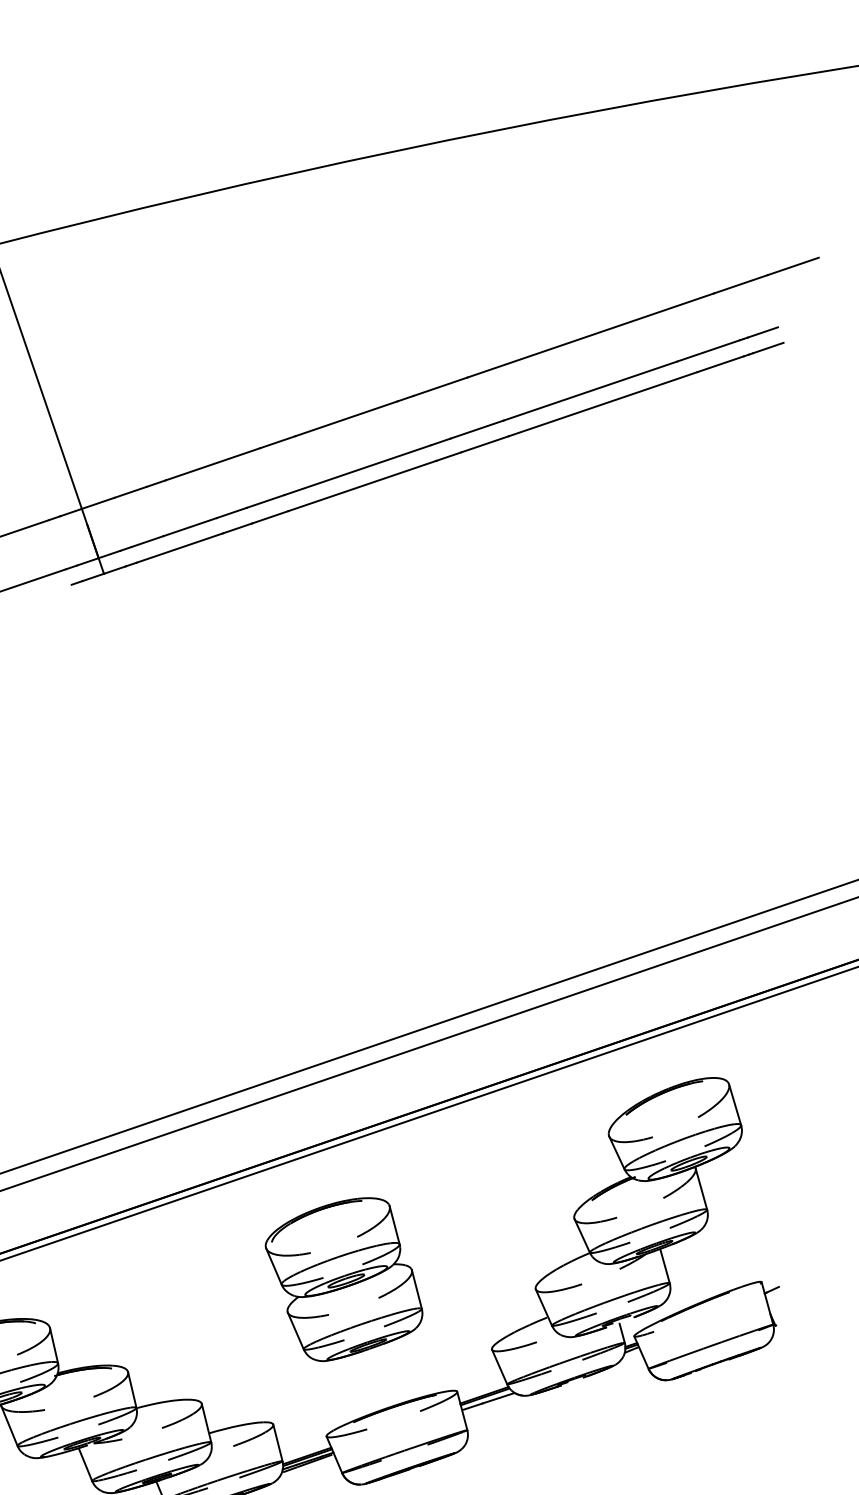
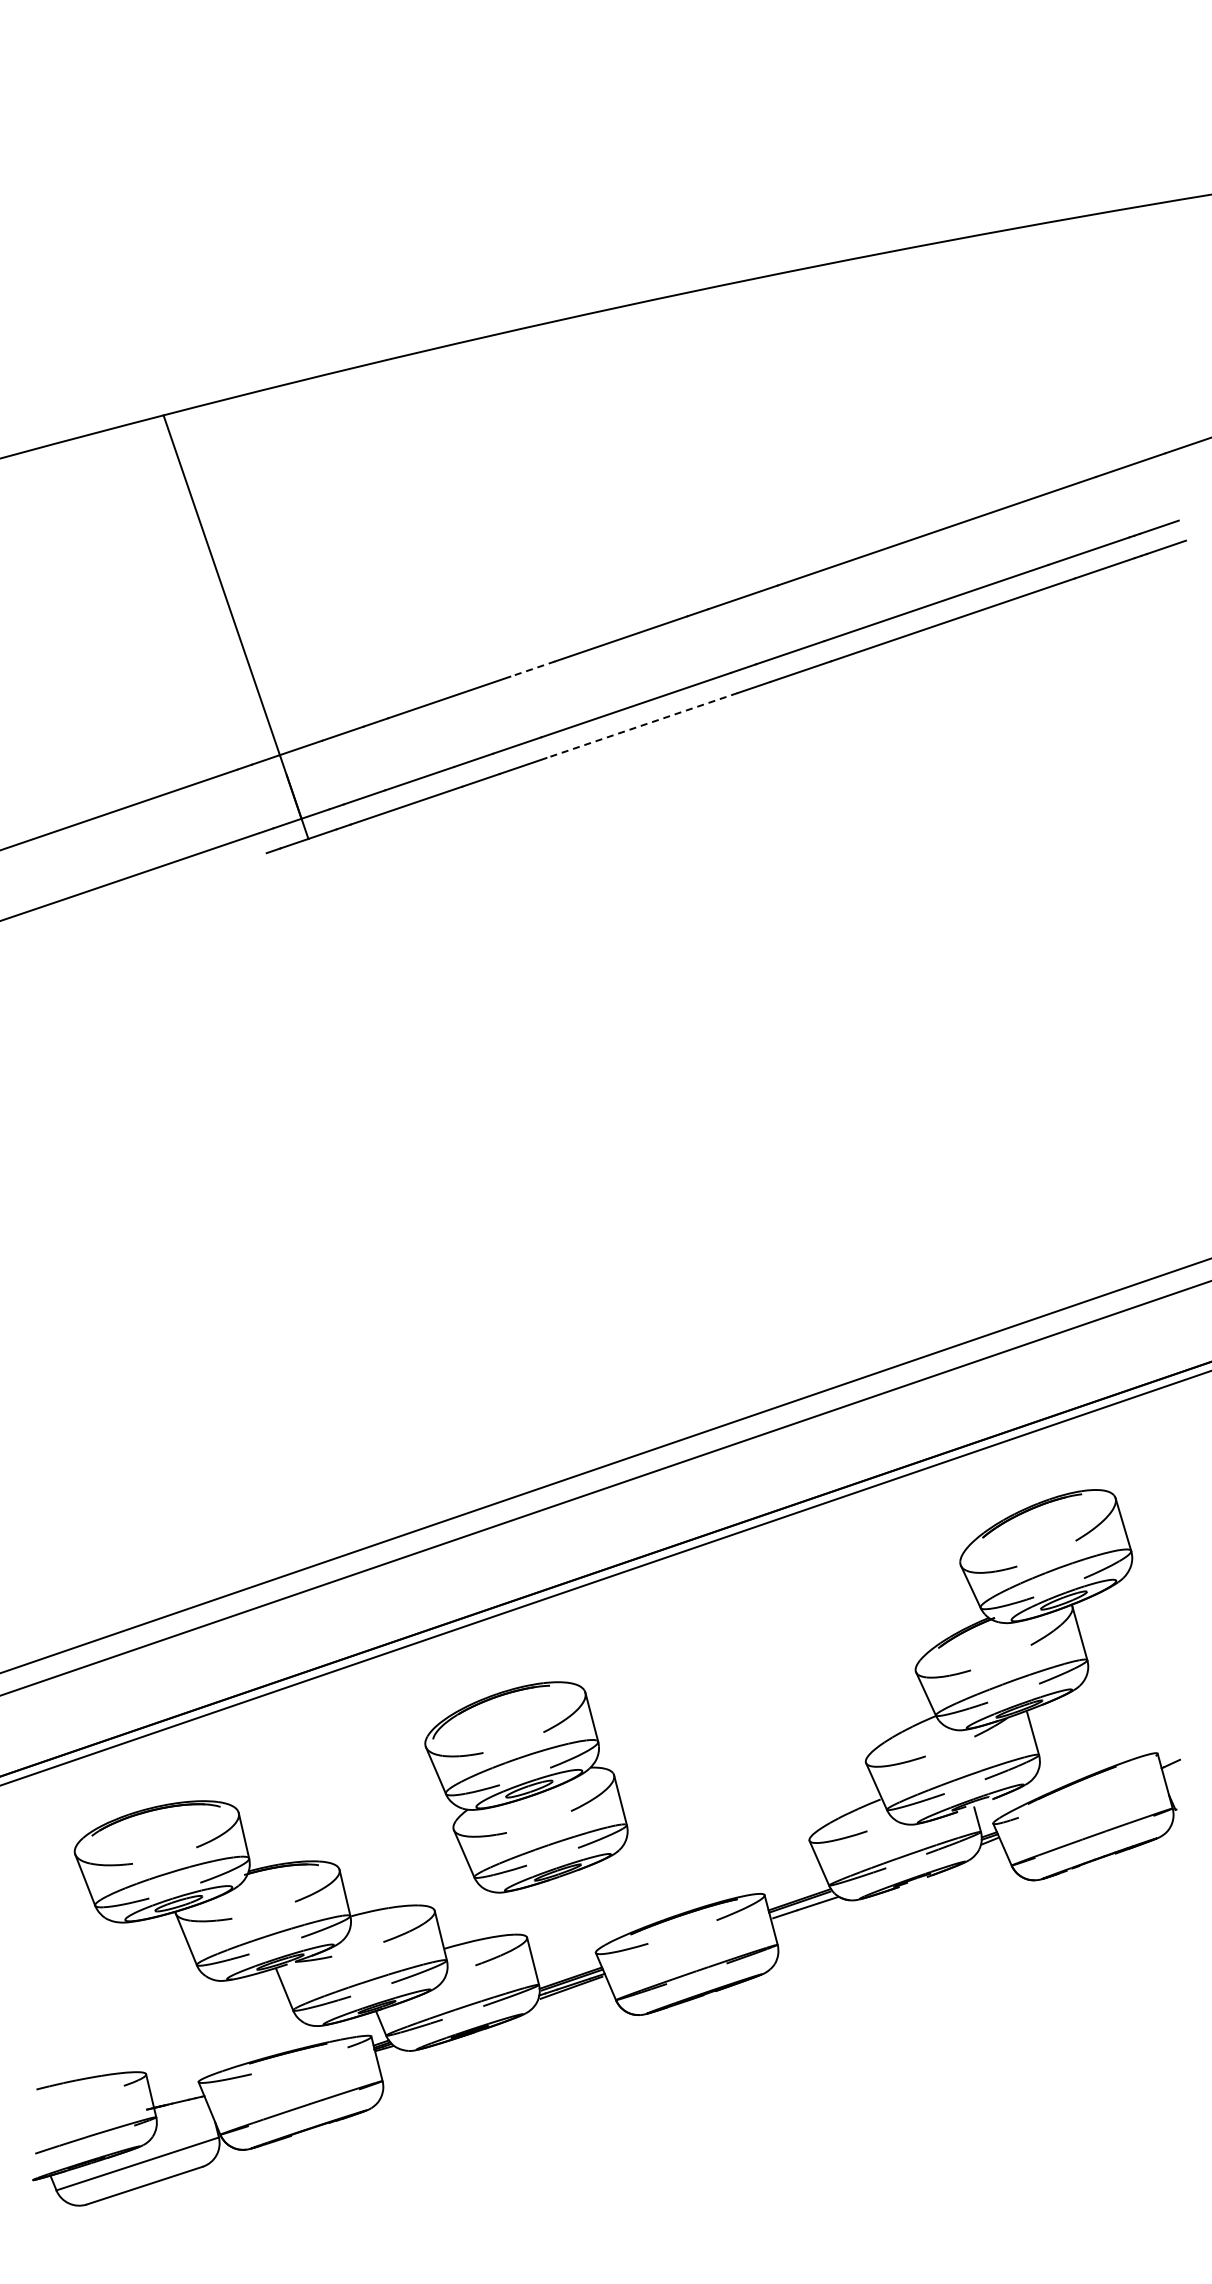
line: (277, 442) -> (532, 669), solid -> dashed
line: (361, 485) -> (641, 725), solid -> dashed
part: (344, 1279) -> (526, 1787), moved

